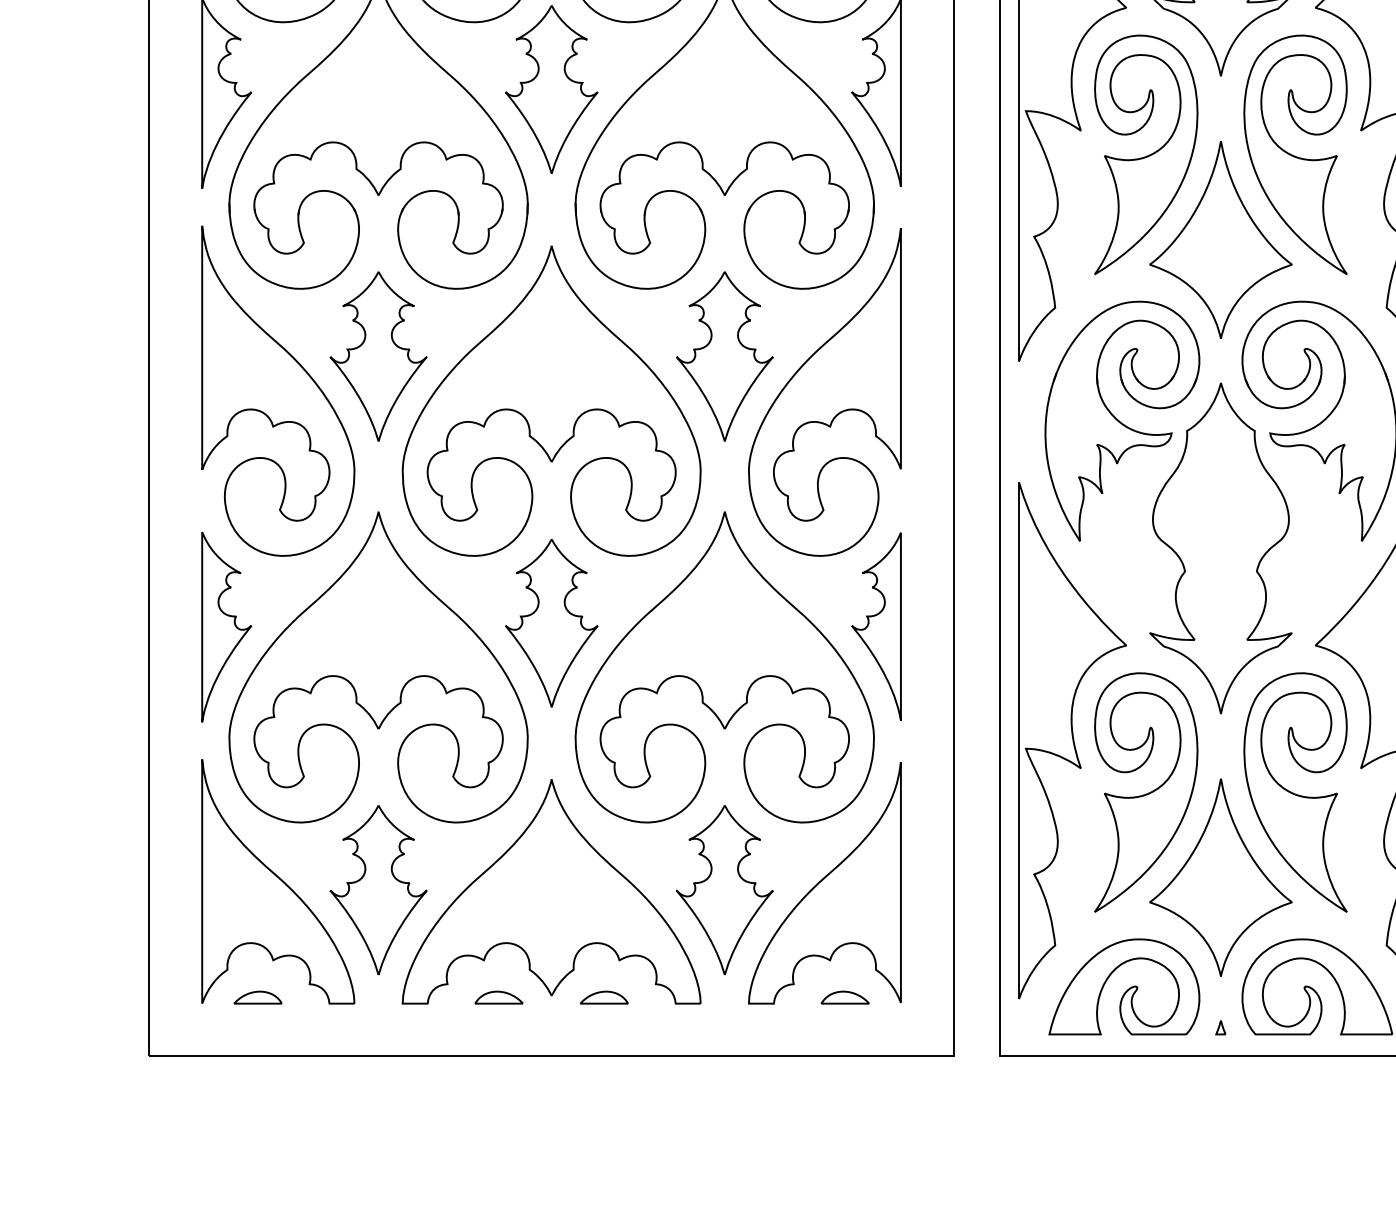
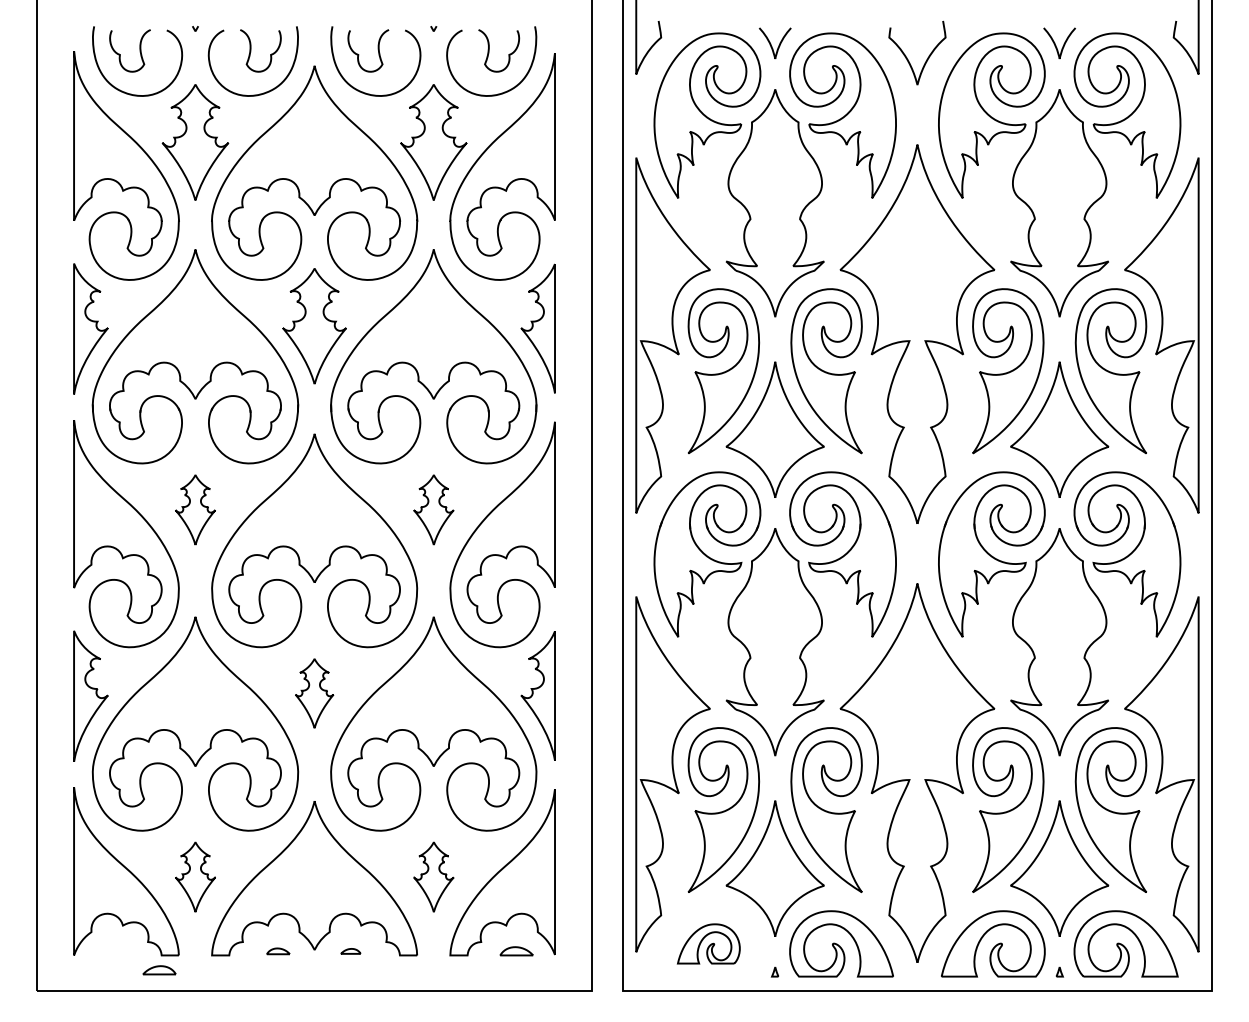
part: (378, 355) -> (195, 509), size x0.6
part: (724, 355) -> (433, 509), size x0.6
part: (551, 623) -> (314, 693), size x0.6
part: (378, 888) -> (195, 876), size x0.6
part: (724, 888) -> (433, 876), size x0.6
part: (1123, 986) -> (708, 943), size x0.6
part: (258, 997) -> (159, 970), moved
part: (499, 997) -> (278, 951), size x0.7
part: (603, 997) -> (350, 951), size x0.6

